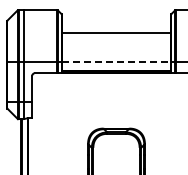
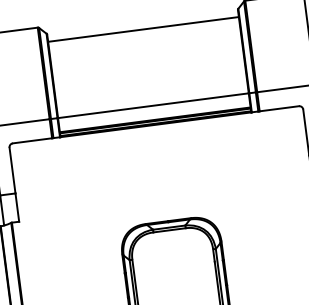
line: (116, 32) -> (143, 29), moved
line: (116, 62) -> (153, 105), dashed -> solid

